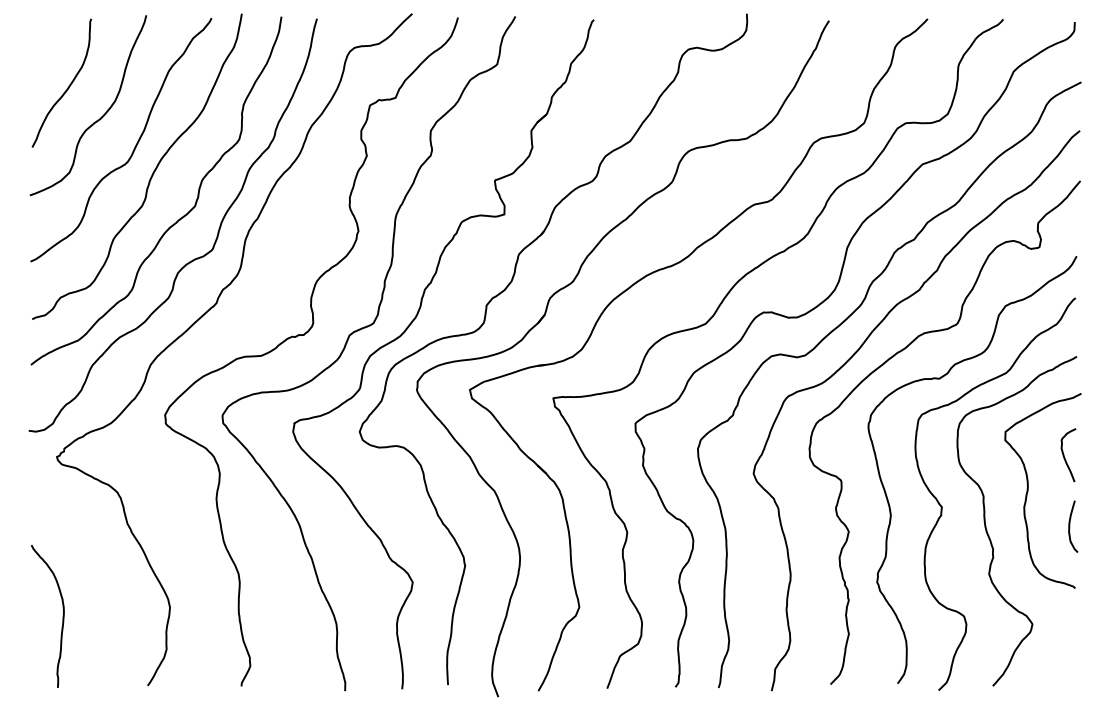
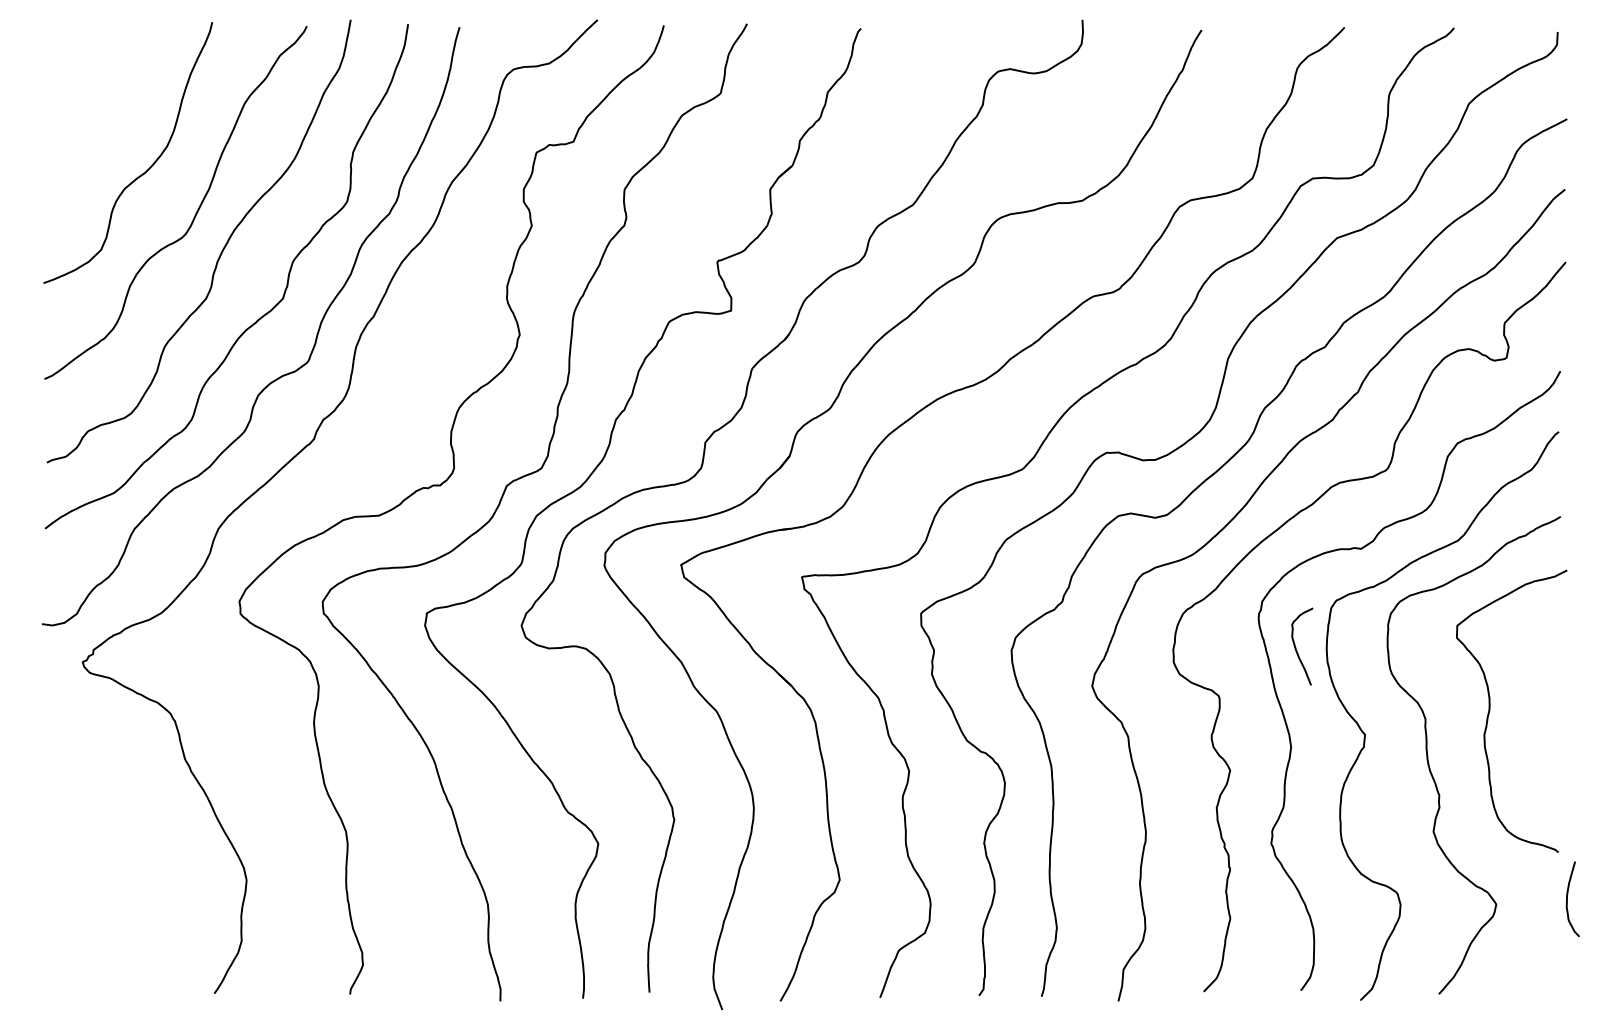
curve: (67, 87) -> (98, 126), removed
curve: (1065, 457) -> (1297, 649), moved
curve: (1070, 526) -> (1568, 899), moved
curve: (62, 616) -> (90, 893), removed

